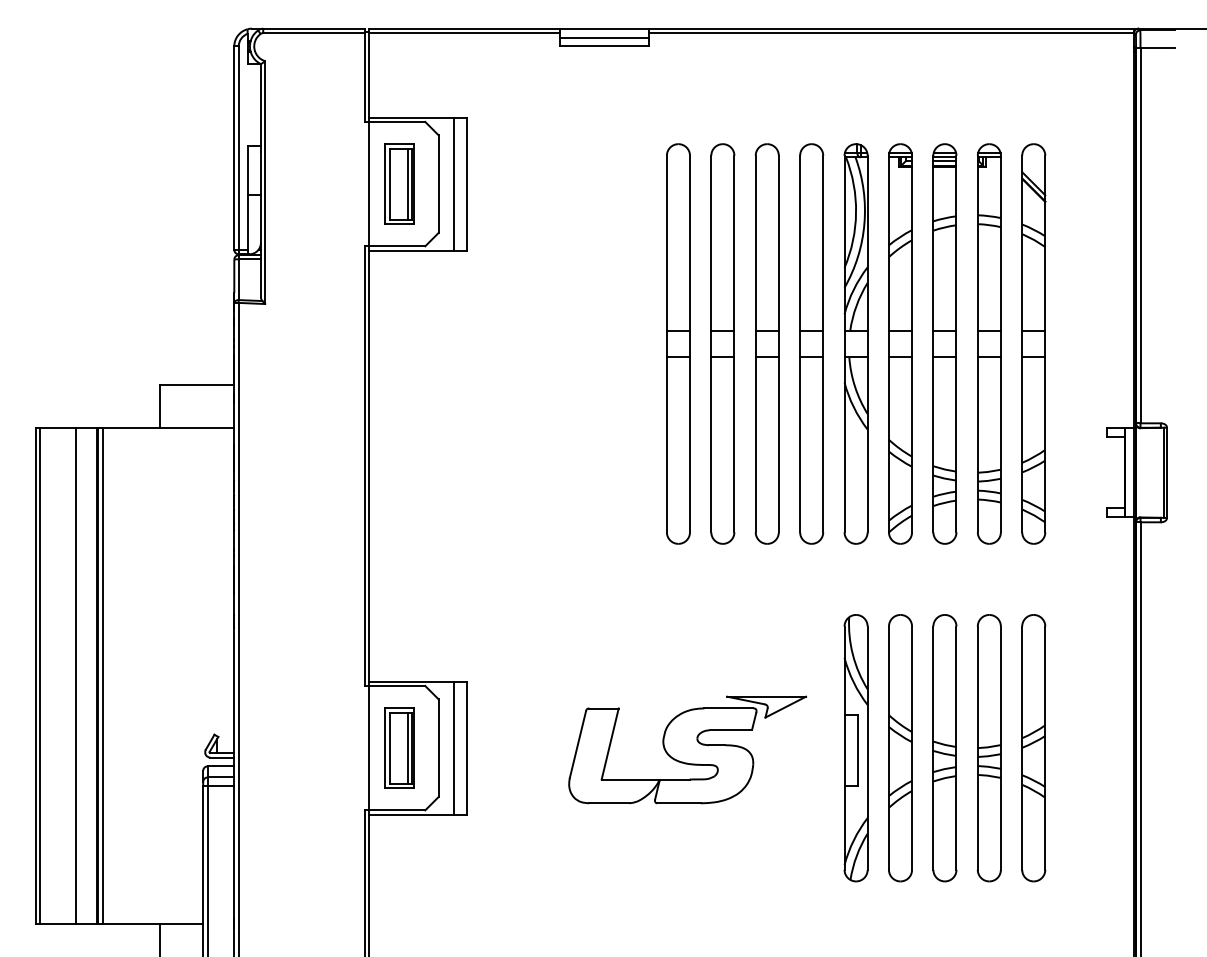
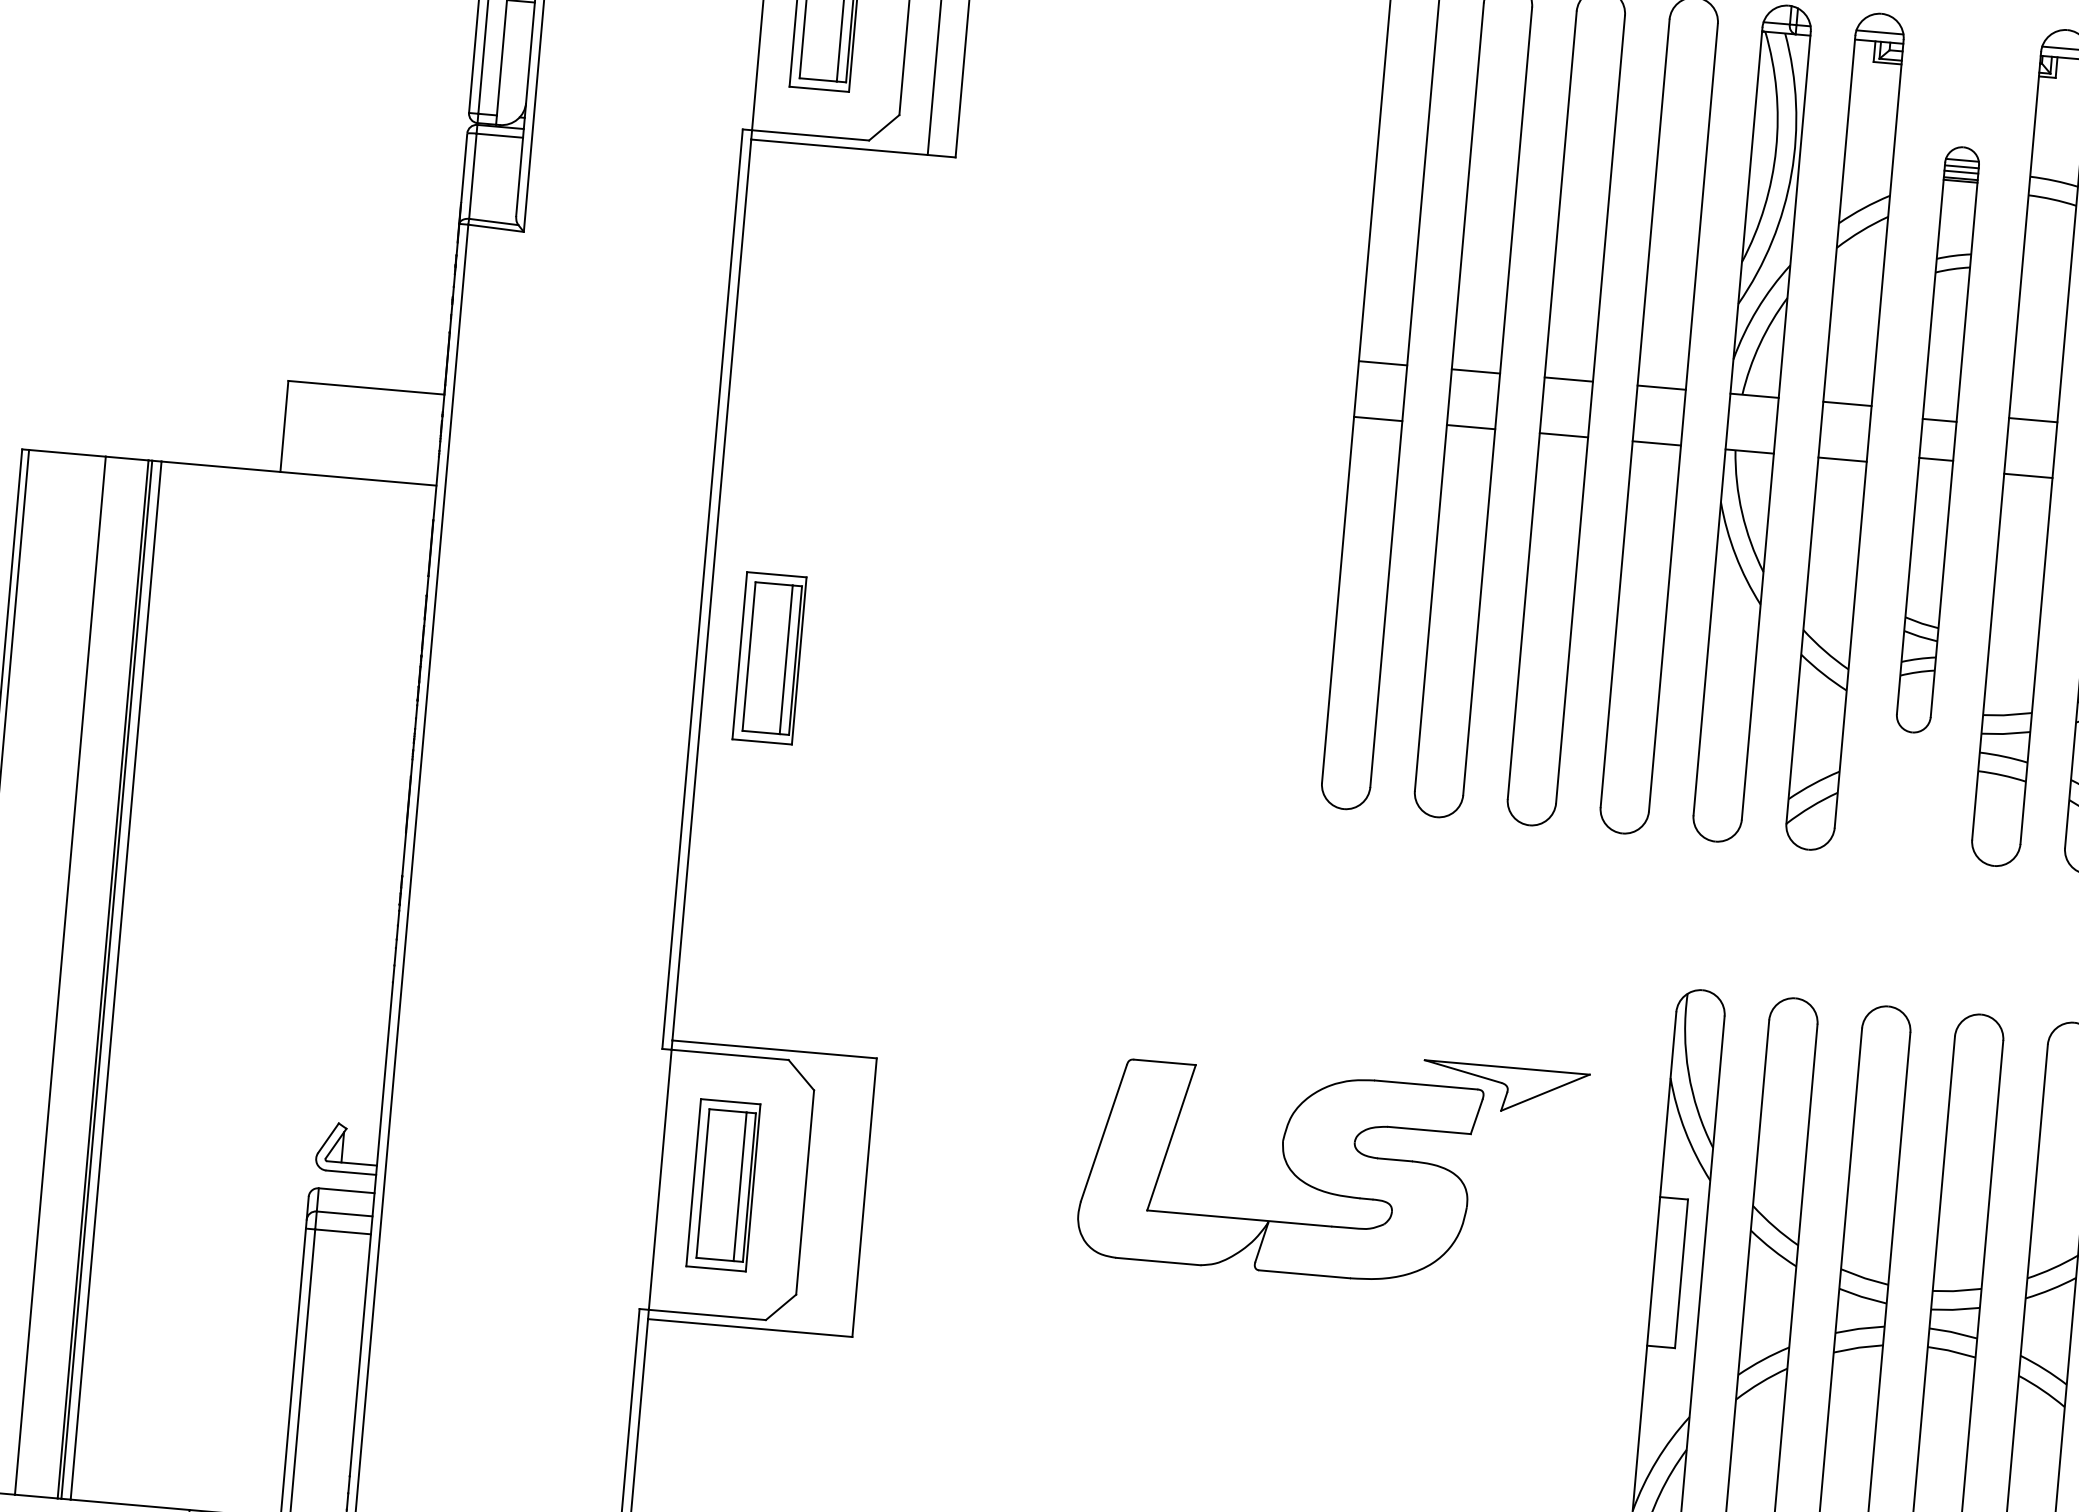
part: (944, 343) -> (1937, 438), size x0.7
part: (399, 495) -> (769, 656), added
line: (453, 747) -> (836, 1193), removed
part: (687, 749) -> (1332, 1163), moved

